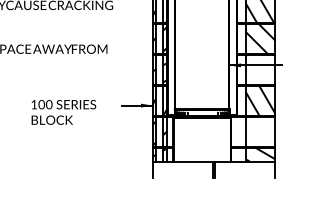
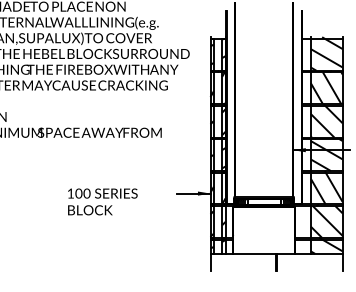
hatch: (260, 69) -> (326, 154), added
text: (63, 112) -> (102, 201), moved
hatch: (260, 131) -> (326, 221), added

